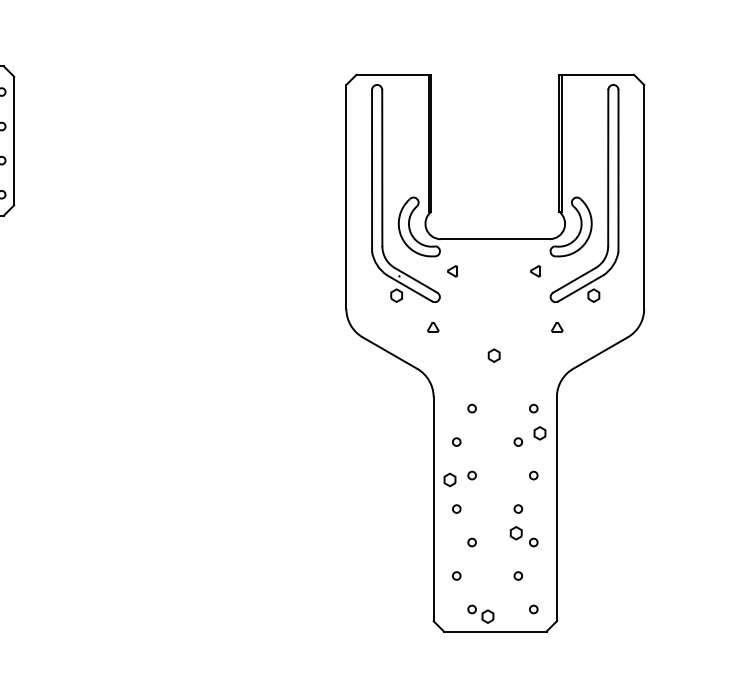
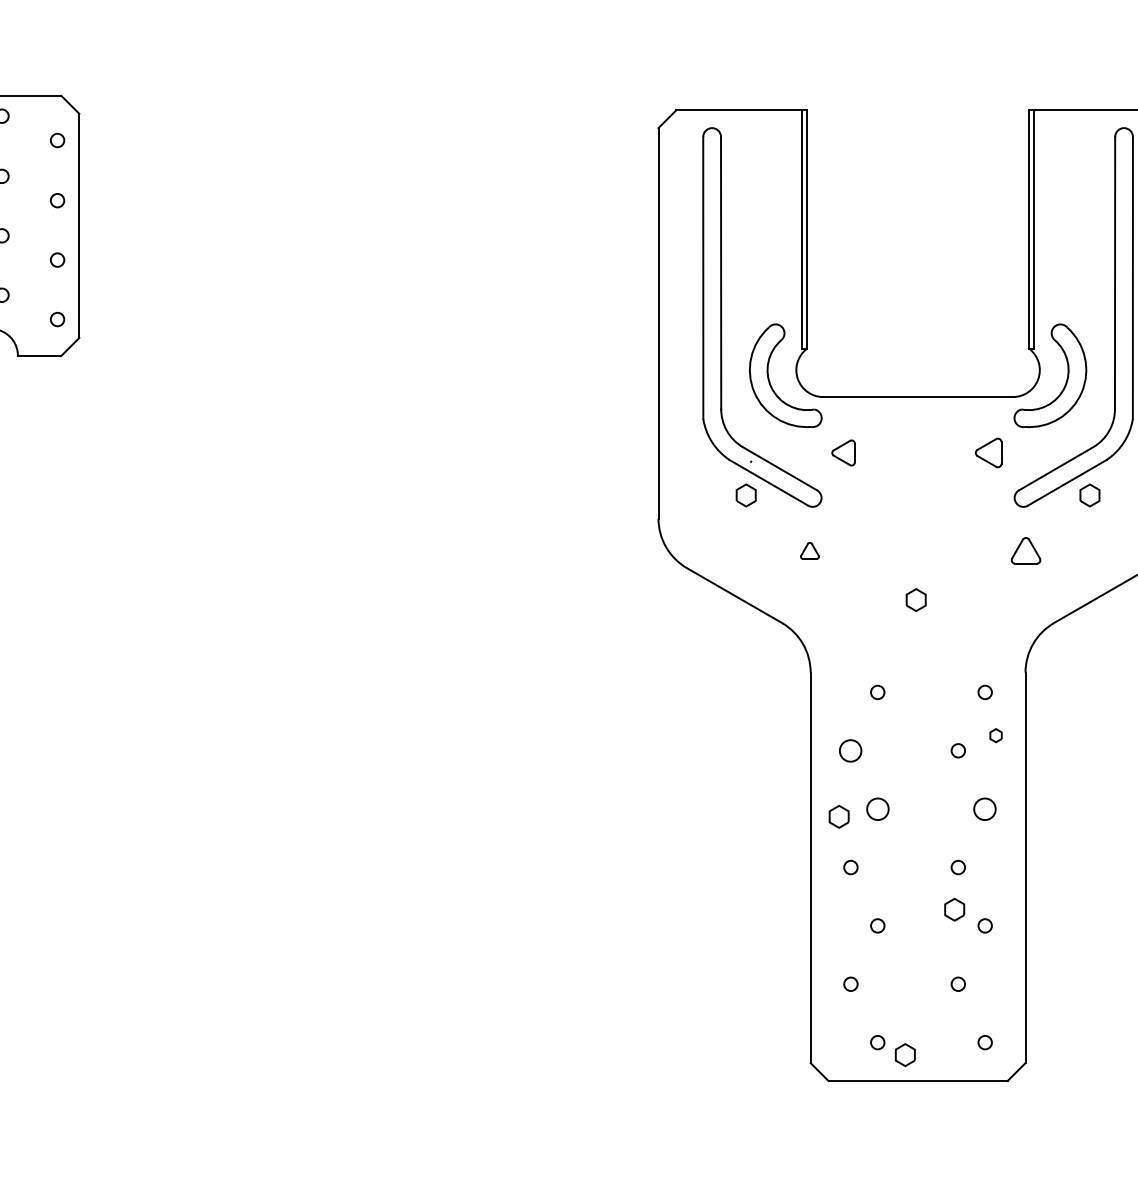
part: (452, 271) -> (843, 453), size x1.4
part: (535, 271) -> (988, 453), size x1.6
part: (557, 327) -> (1026, 550), size x1.6
part: (539, 433) -> (995, 735), size x0.6
circle: (456, 441) -> (850, 749), size x1.6
circle: (471, 475) -> (876, 809), size x1.6
circle: (533, 475) -> (984, 809), size x1.6

